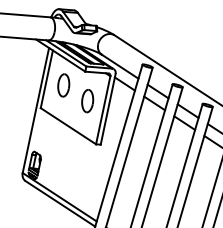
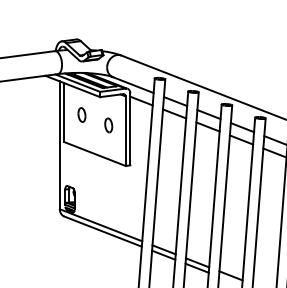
part: (63, 84) -> (81, 114), size x0.62
part: (87, 101) -> (108, 125), size x0.62

